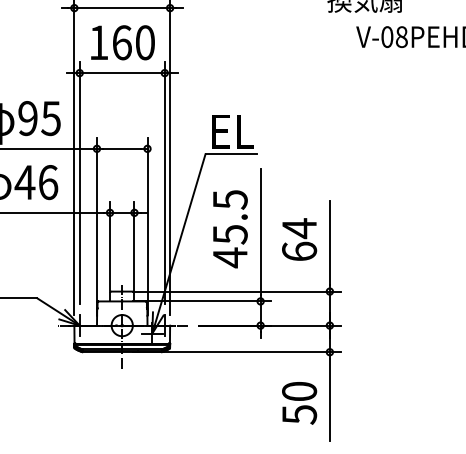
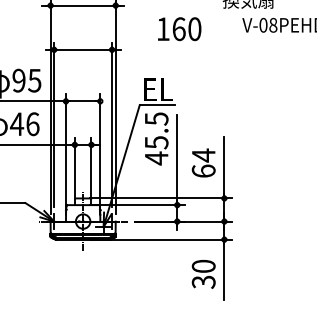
text: (122, 43) -> (179, 29), moved
text: (230, 228) -> (156, 138), moved
text: (299, 413) -> (203, 281), 50 -> 30

